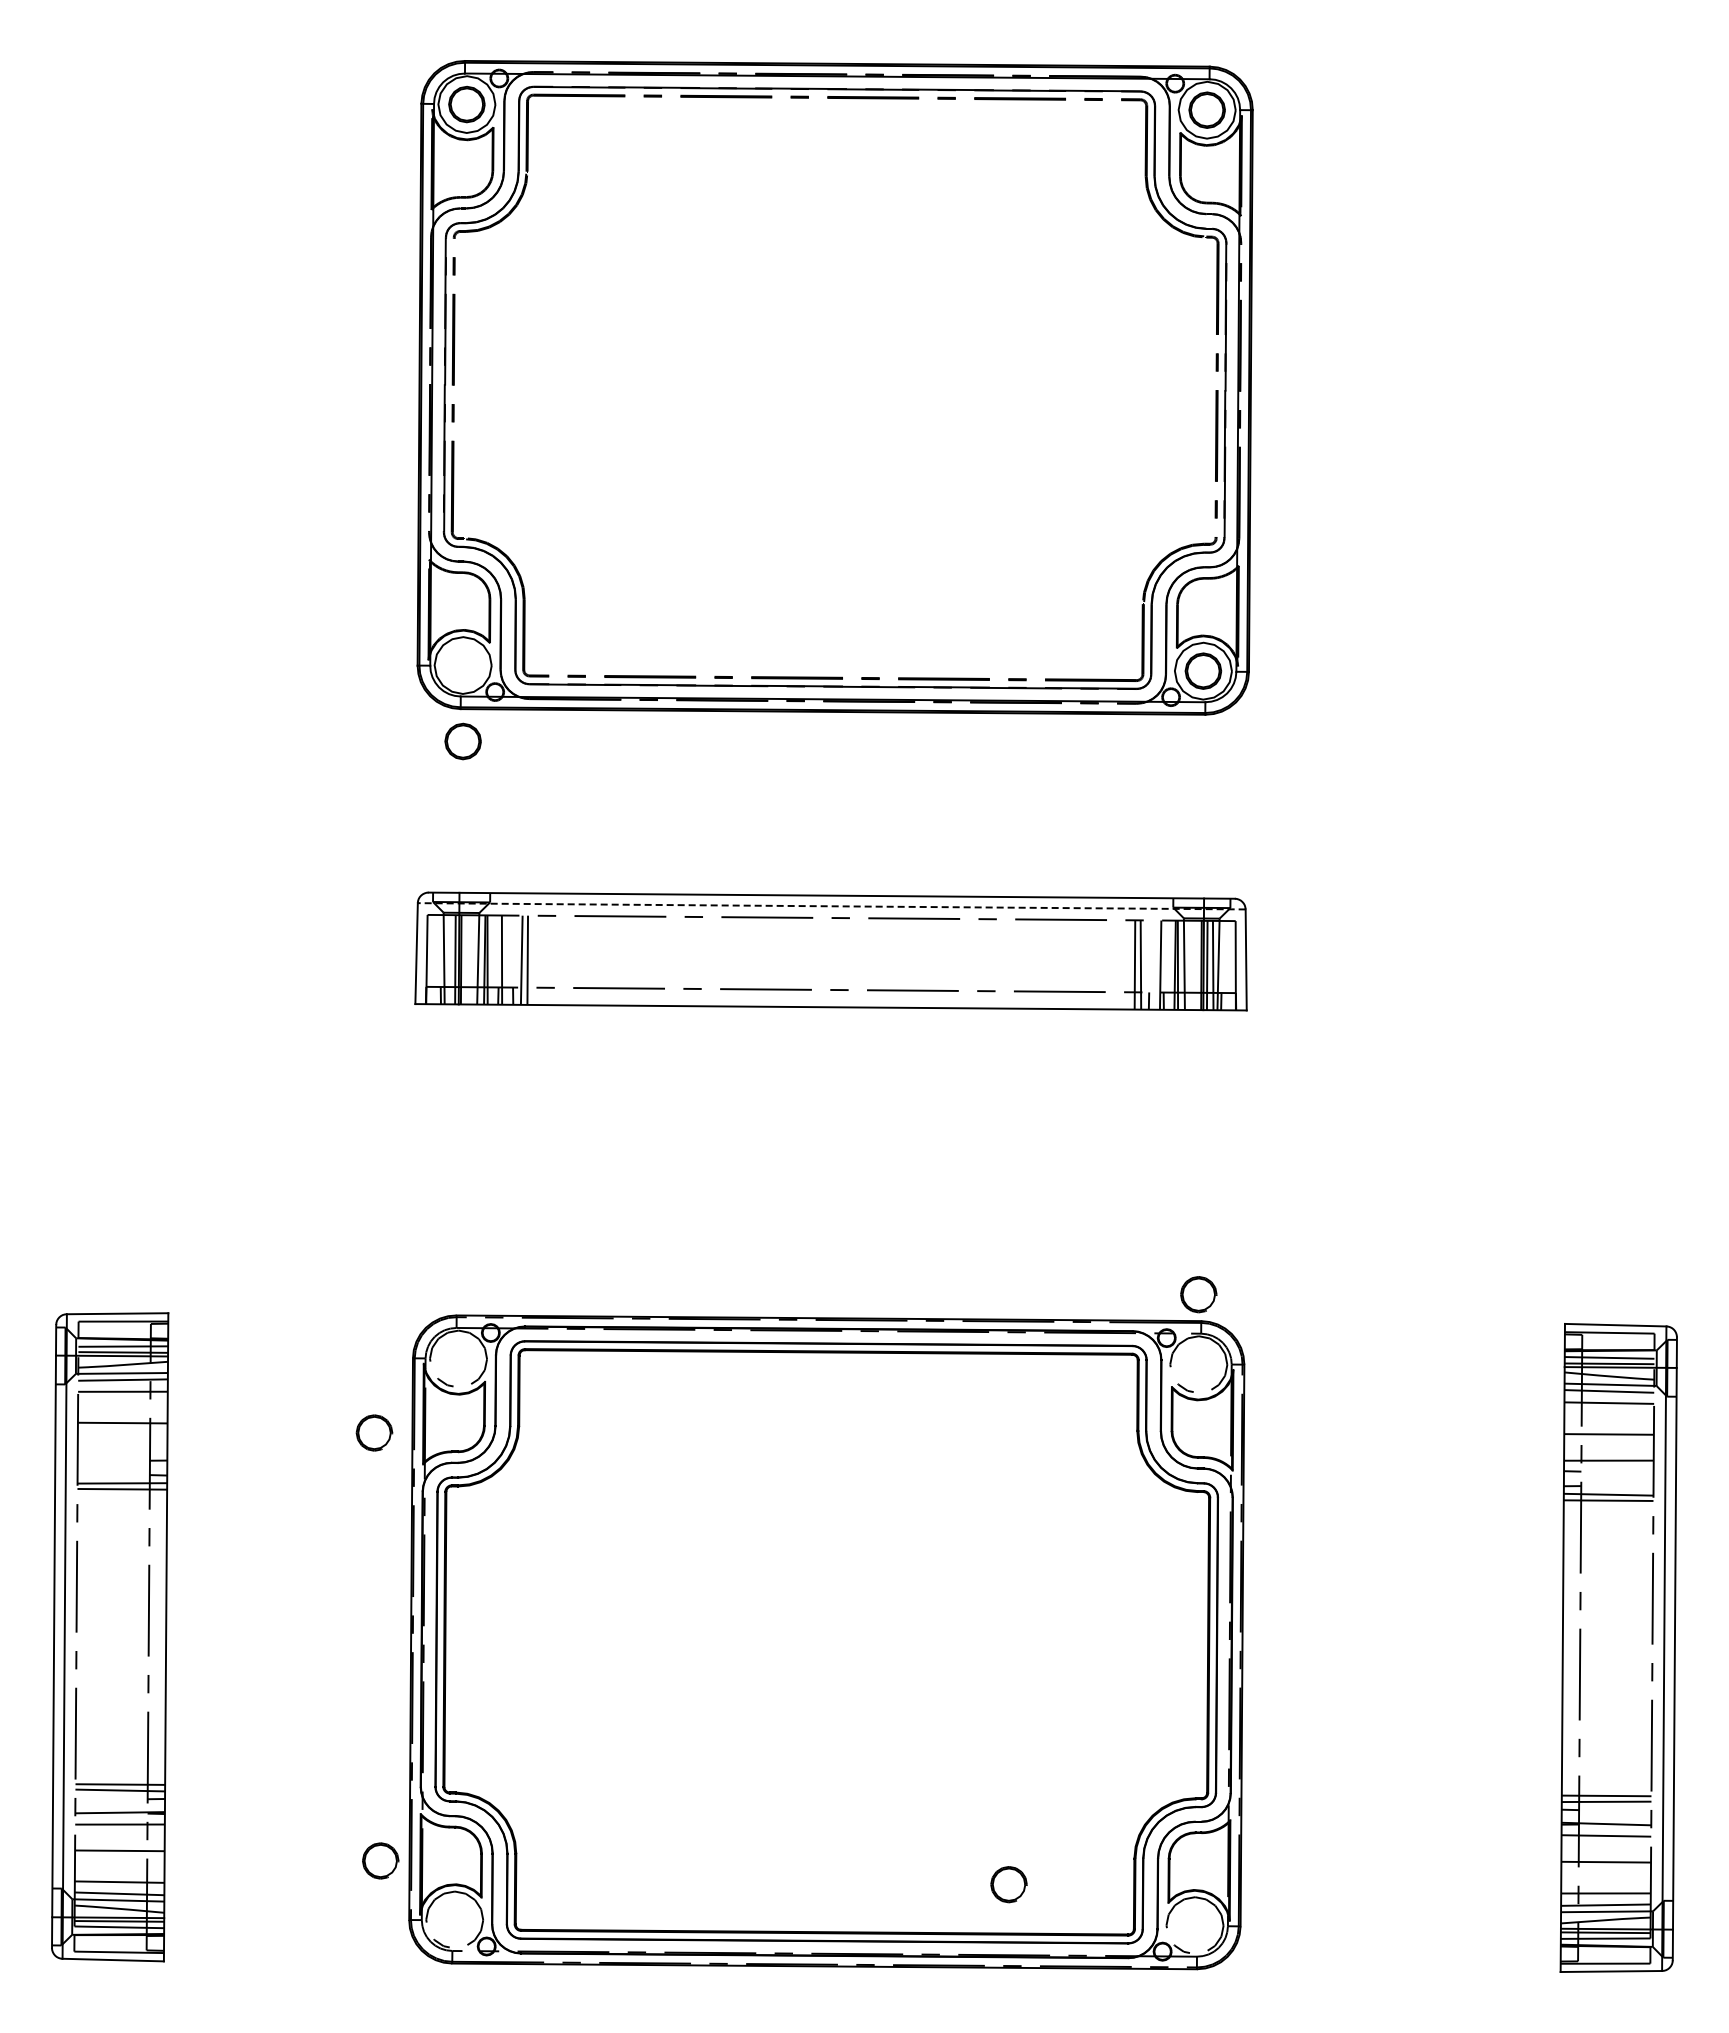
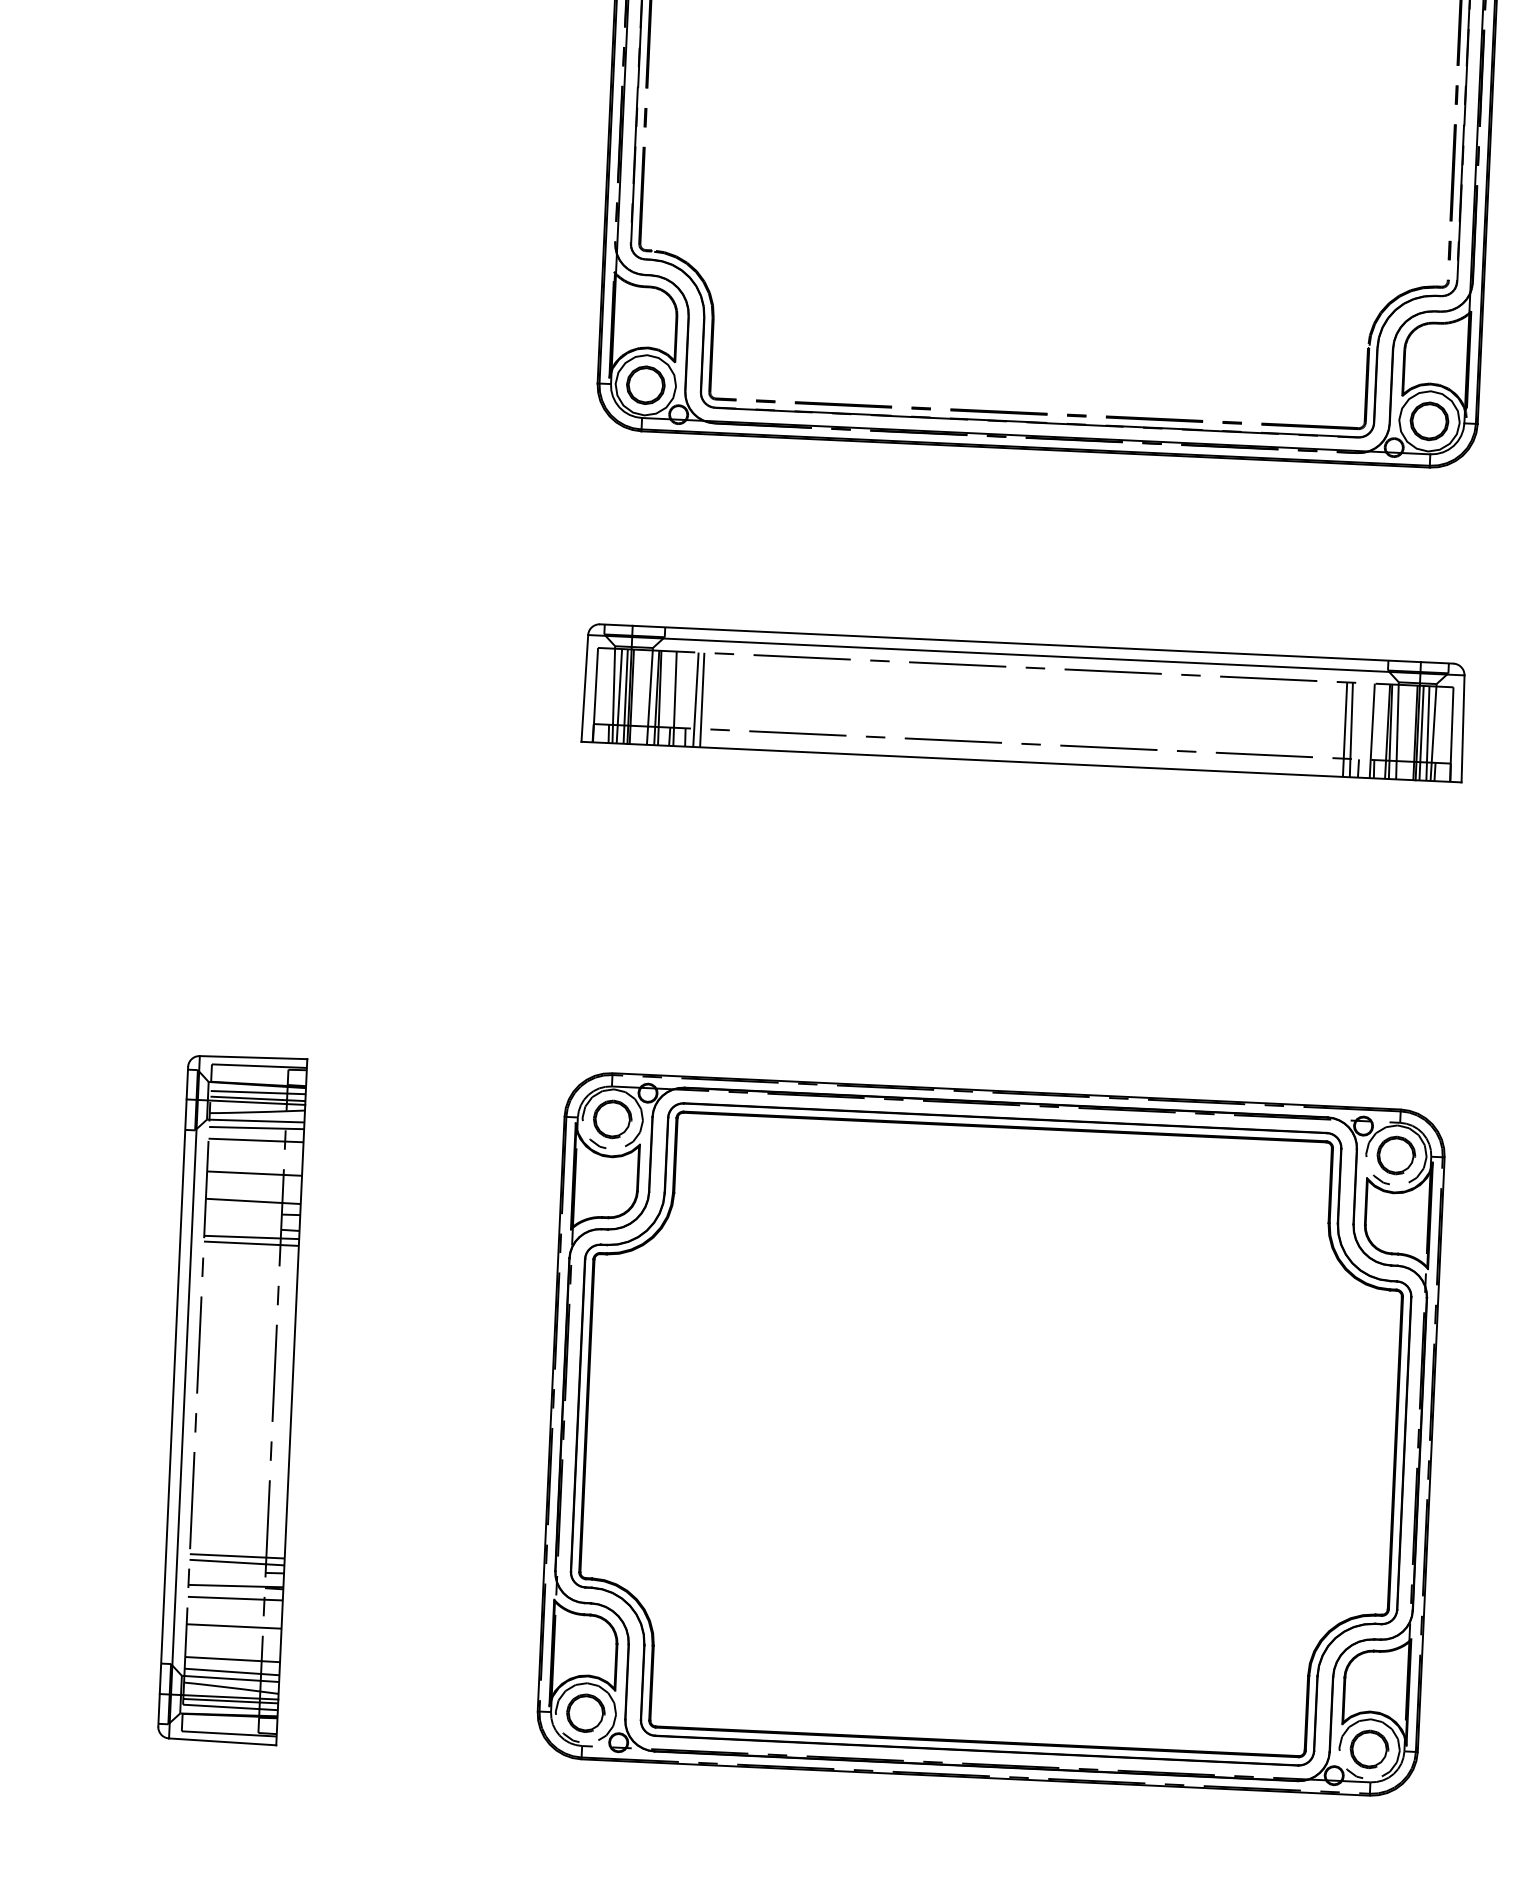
part: (462, 741) -> (645, 385), moved
line: (831, 906) -> (1026, 655), dashed -> solid
line: (449, 959) -> (619, 696), added
part: (1198, 1294) -> (1396, 1155), moved
part: (374, 1432) -> (612, 1118), moved
line: (122, 1449) -> (253, 1201), added
part: (380, 1860) -> (585, 1712), moved
part: (1008, 1884) -> (1369, 1749), moved

